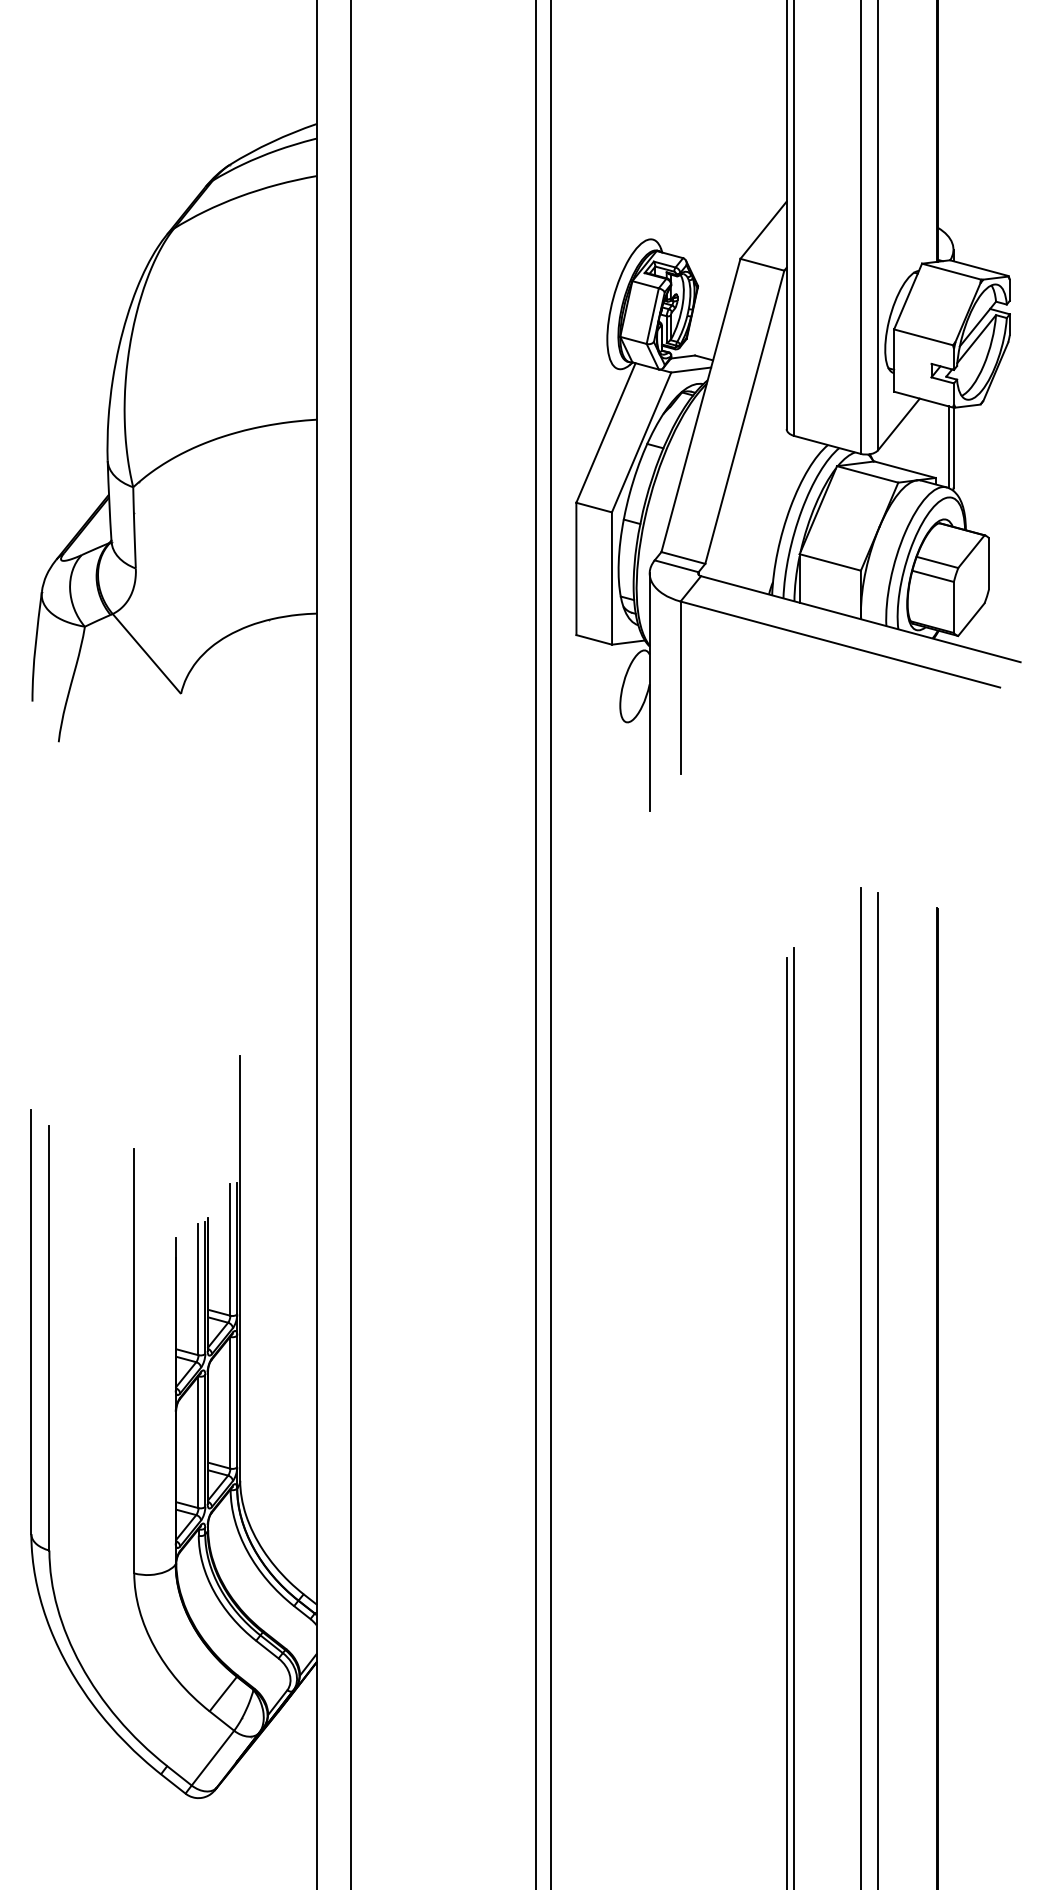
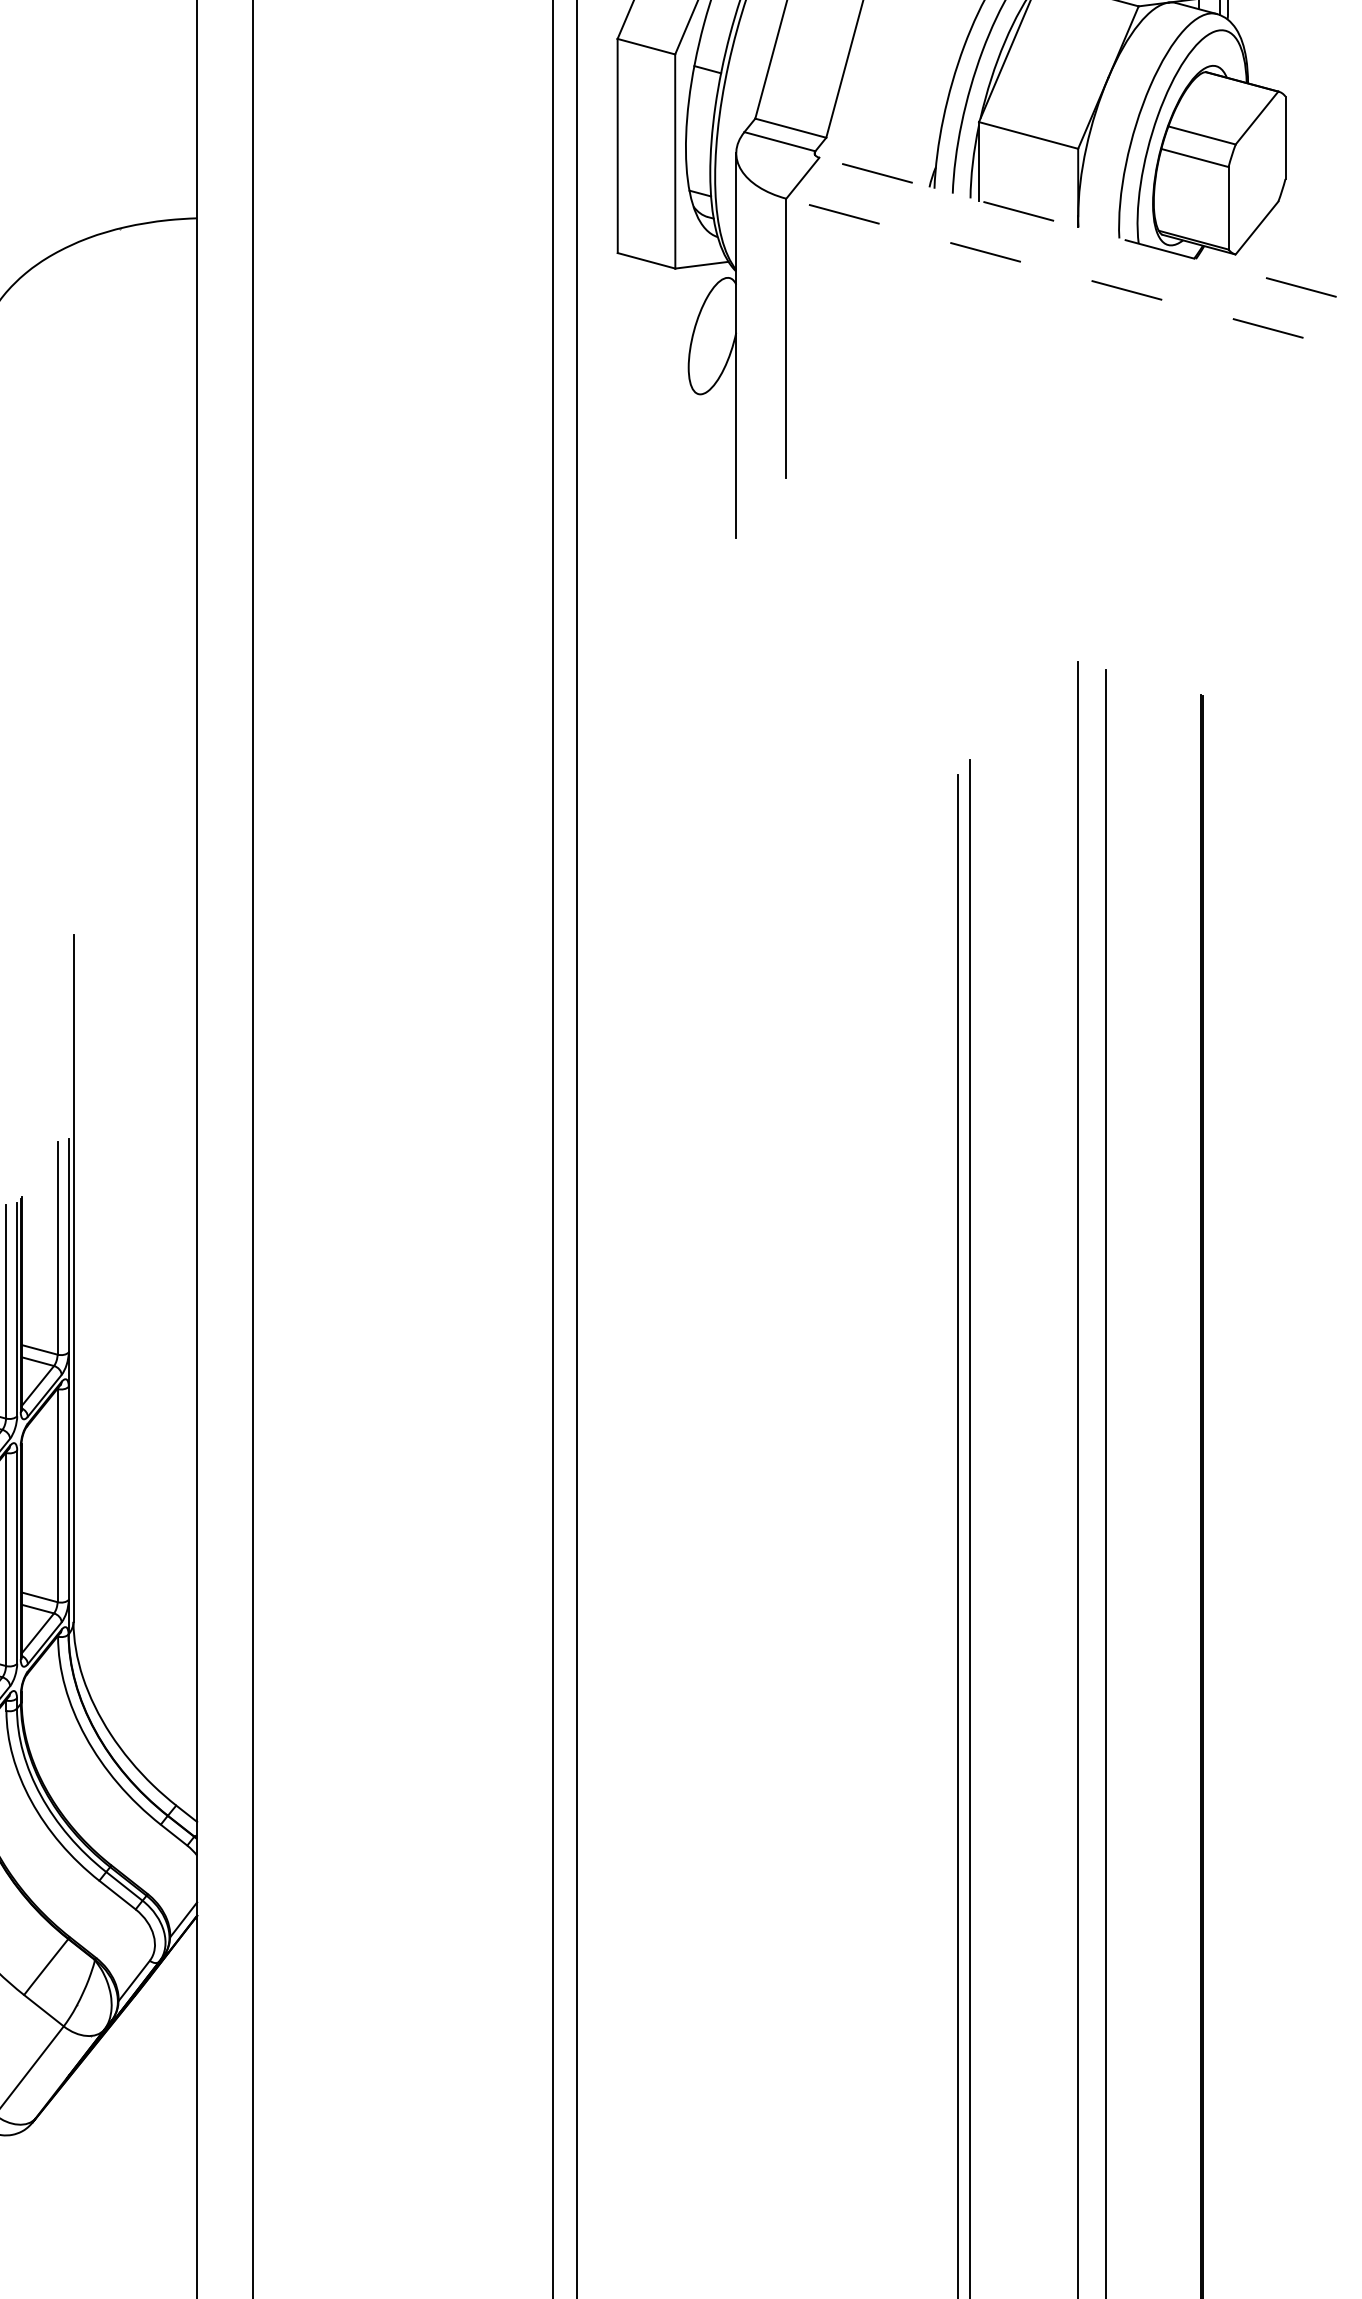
line: (860, 619) -> (1077, 227), solid -> dashed
line: (839, 644) -> (1043, 268), solid -> dashed

